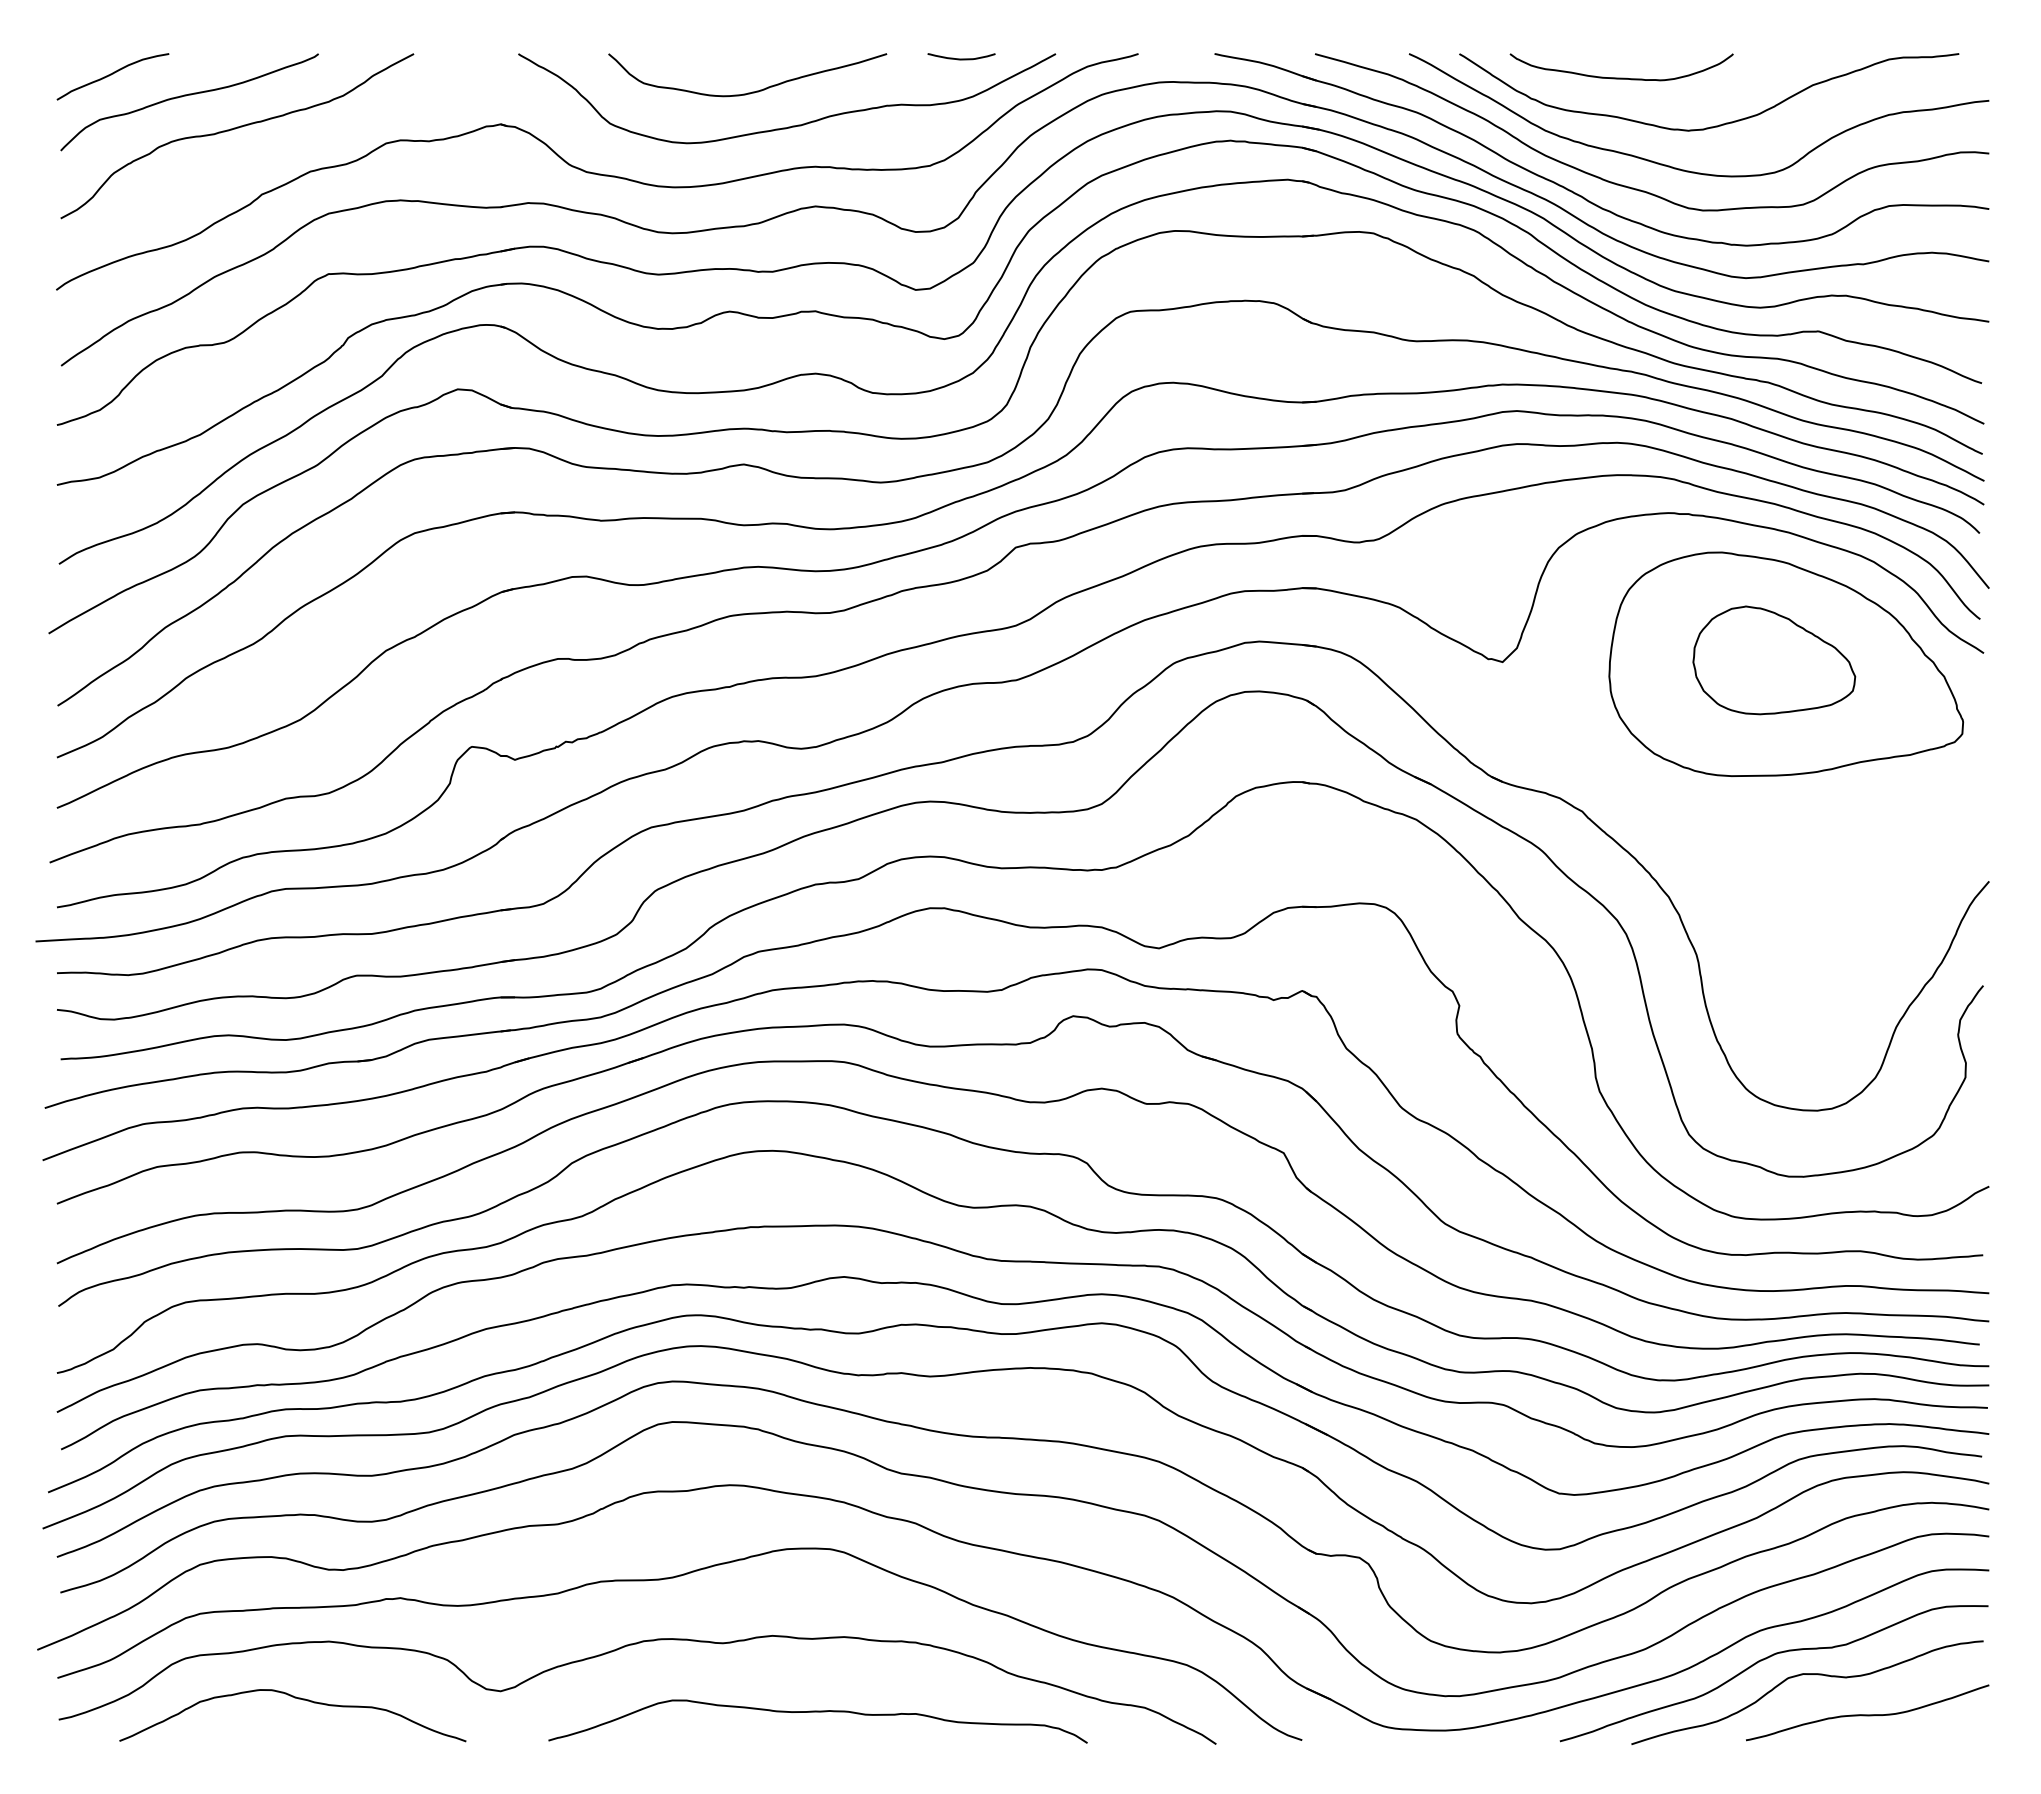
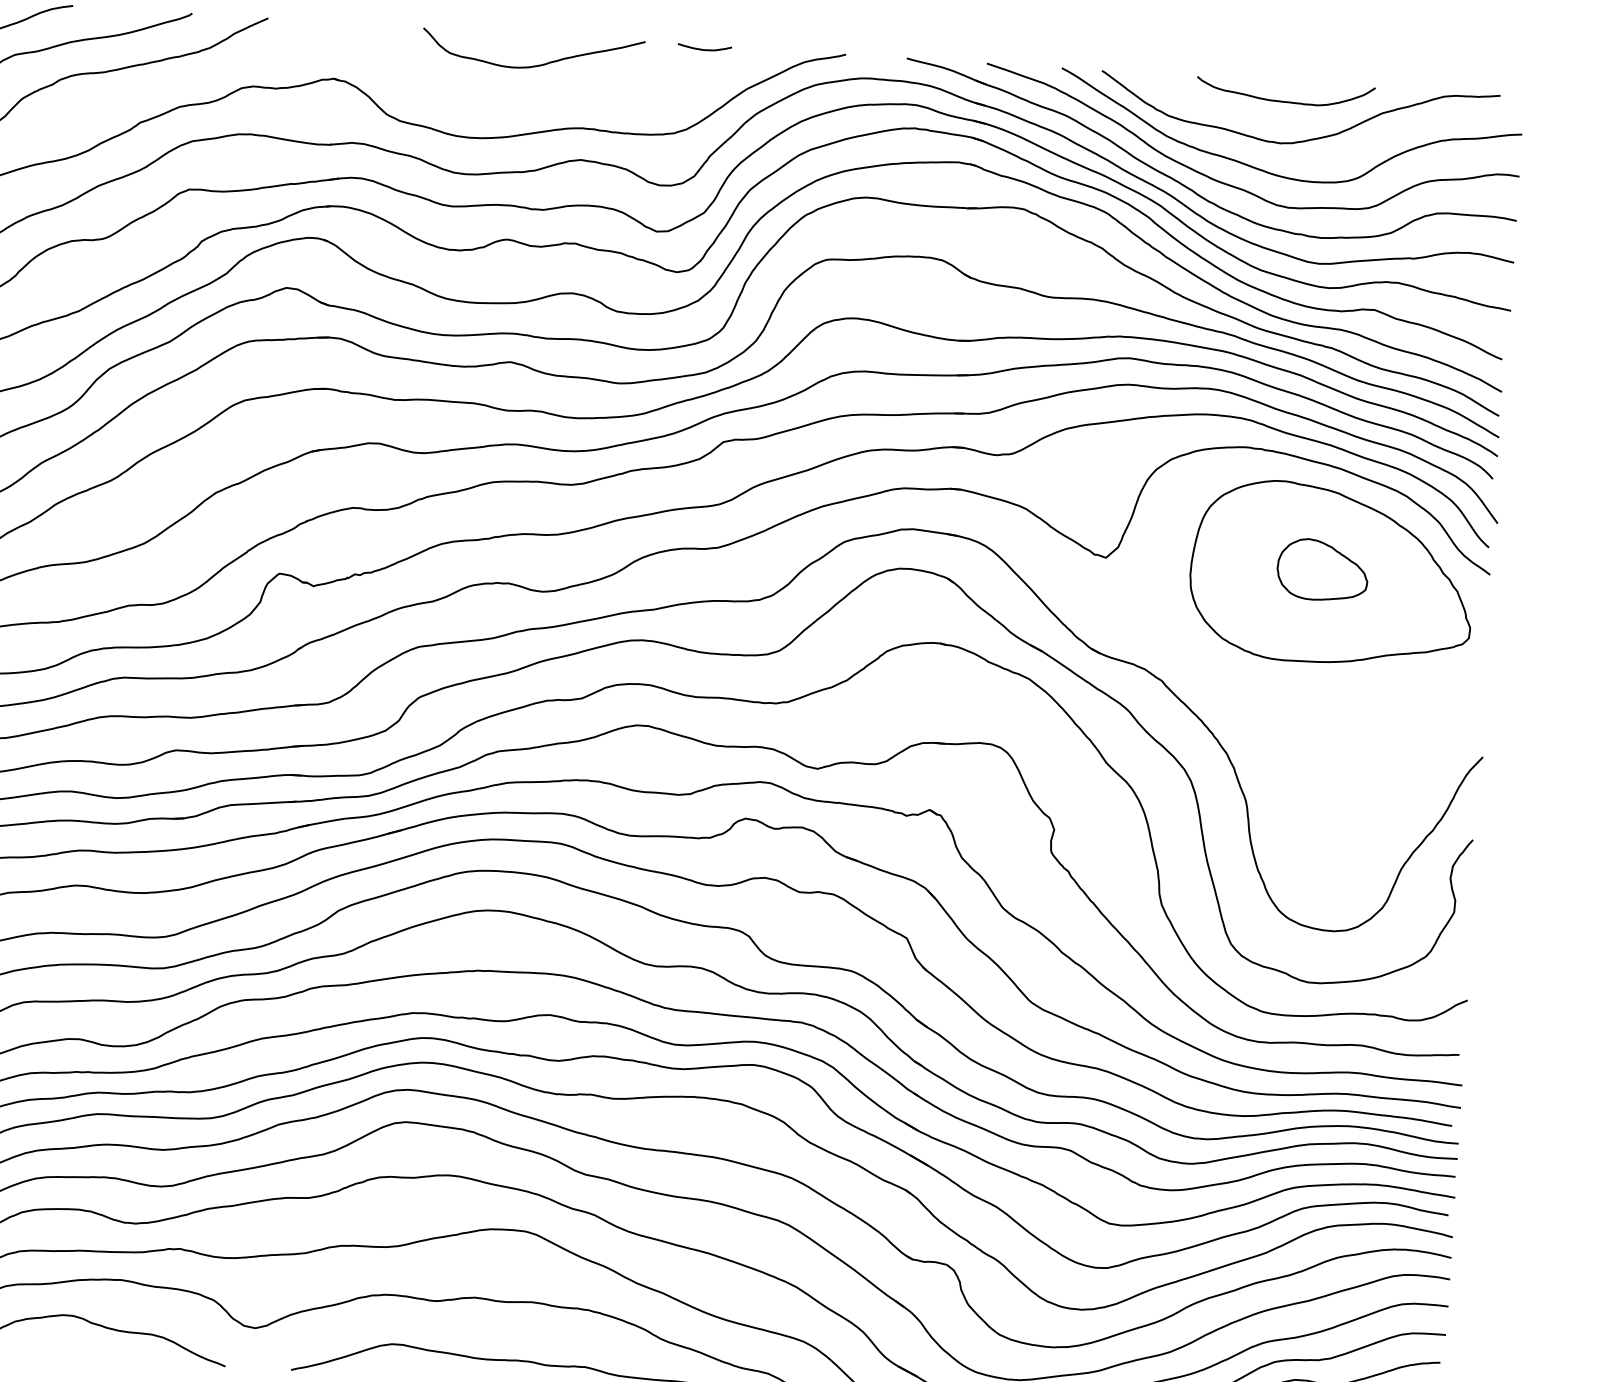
curve: (1621, 77) -> (1285, 101), moved
curve: (792, 125) -> (566, 94), removed
part: (1774, 660) -> (1322, 570), size x0.7

